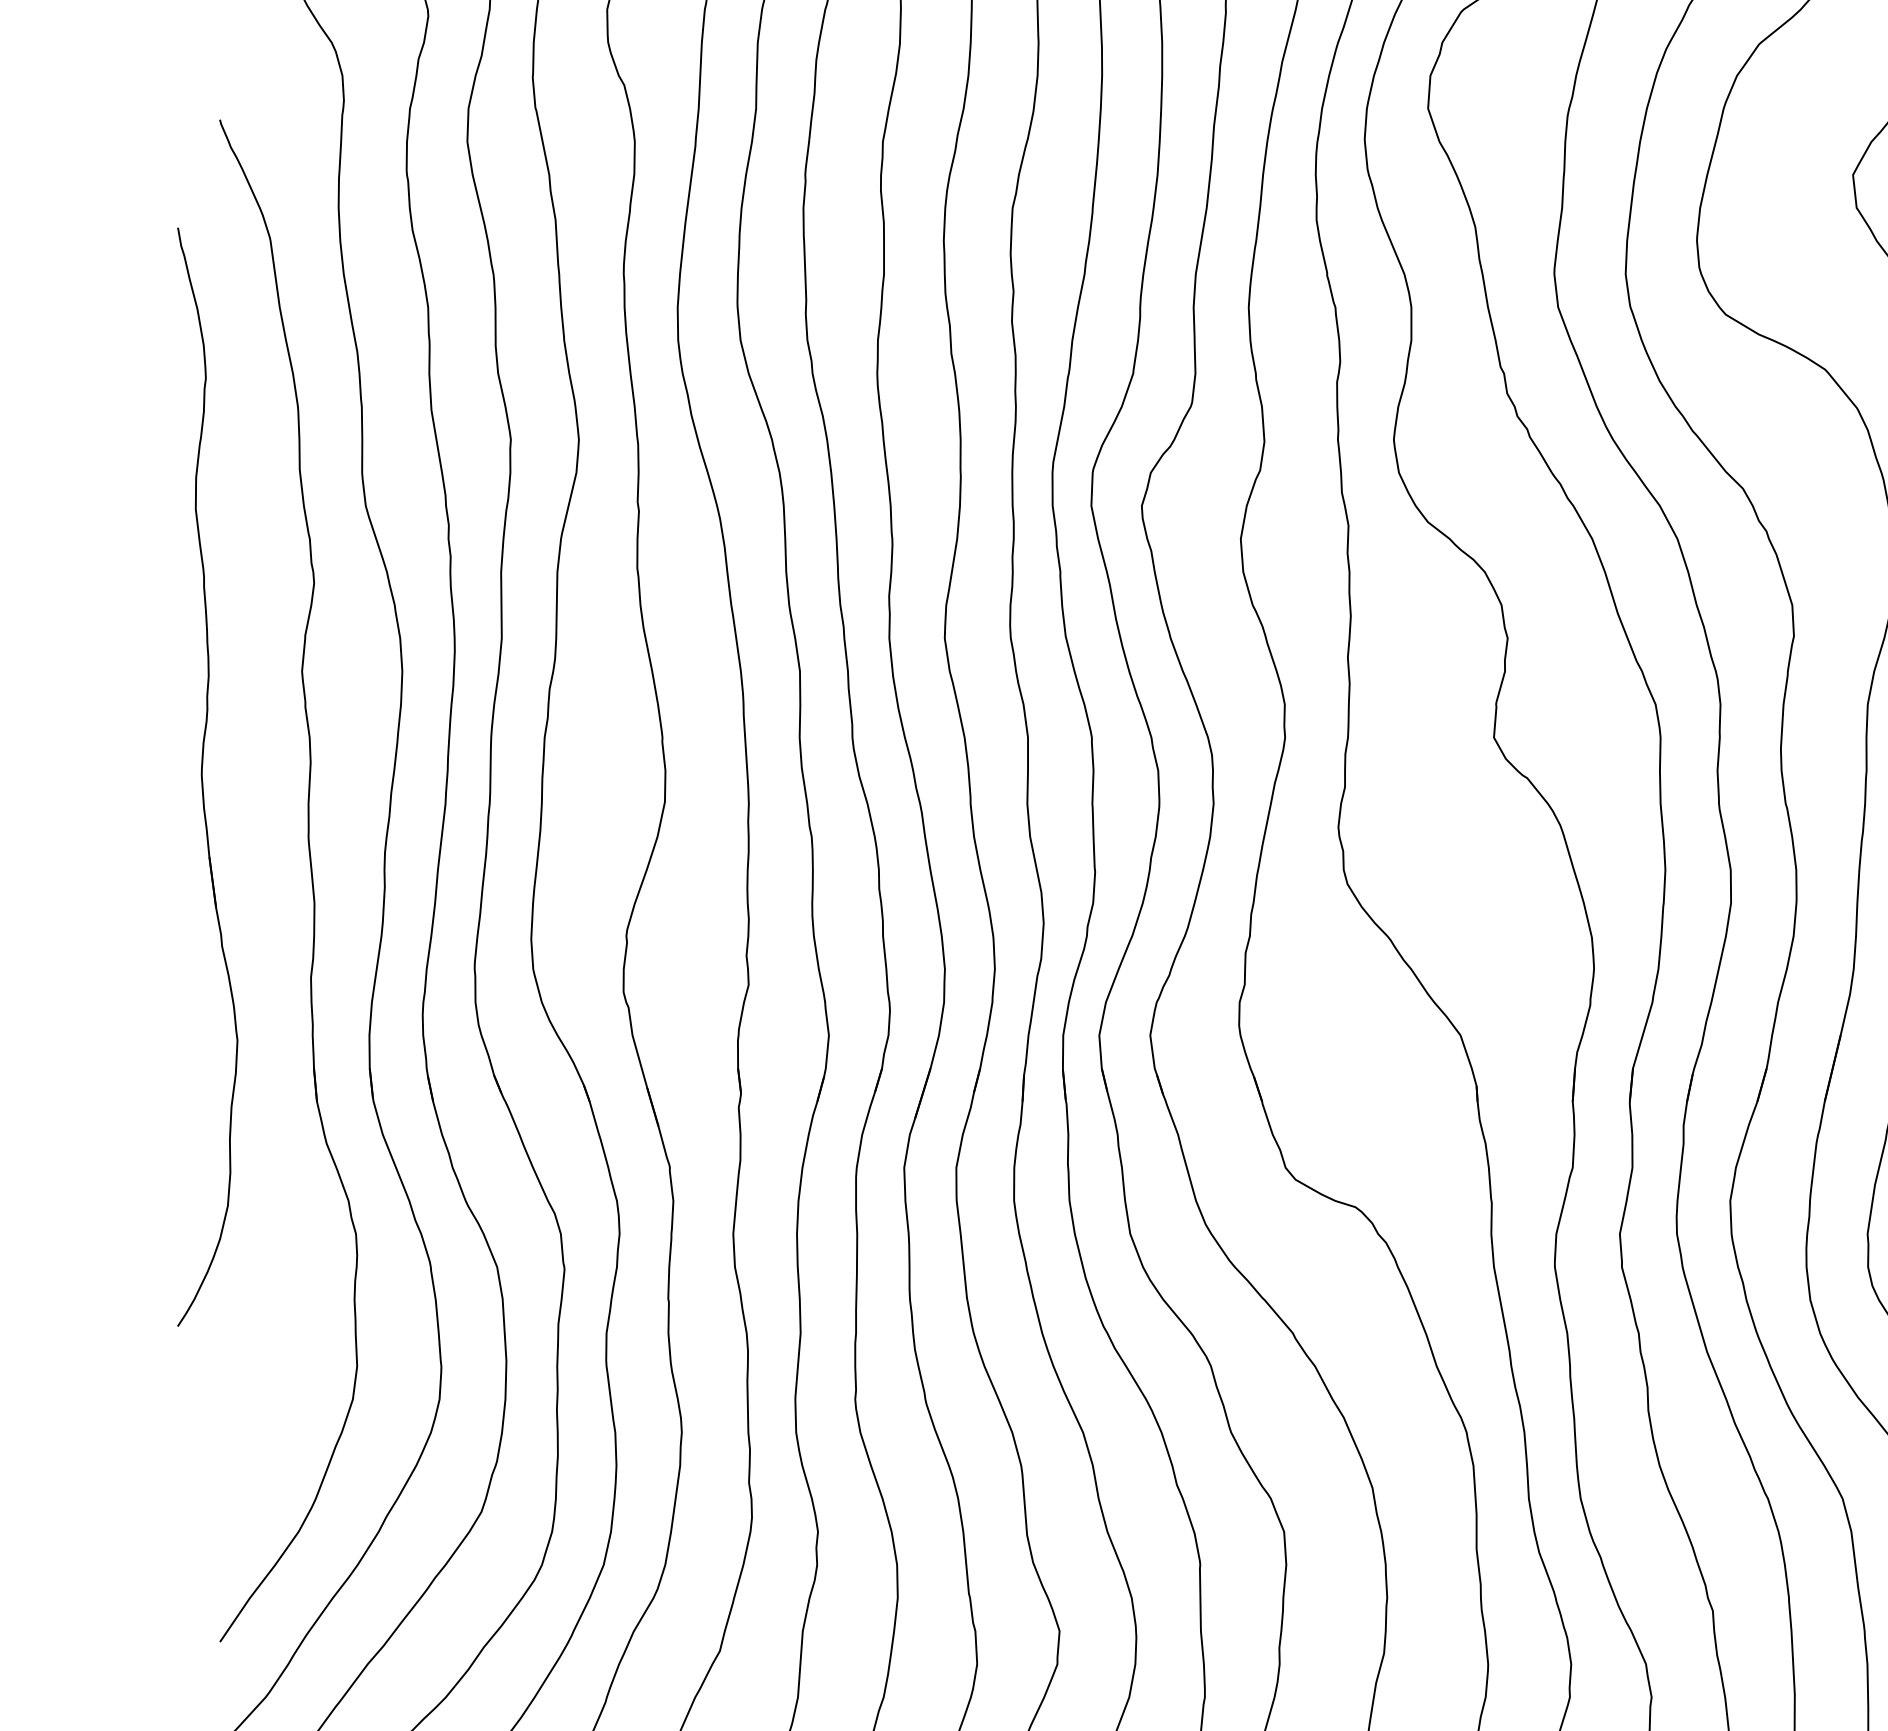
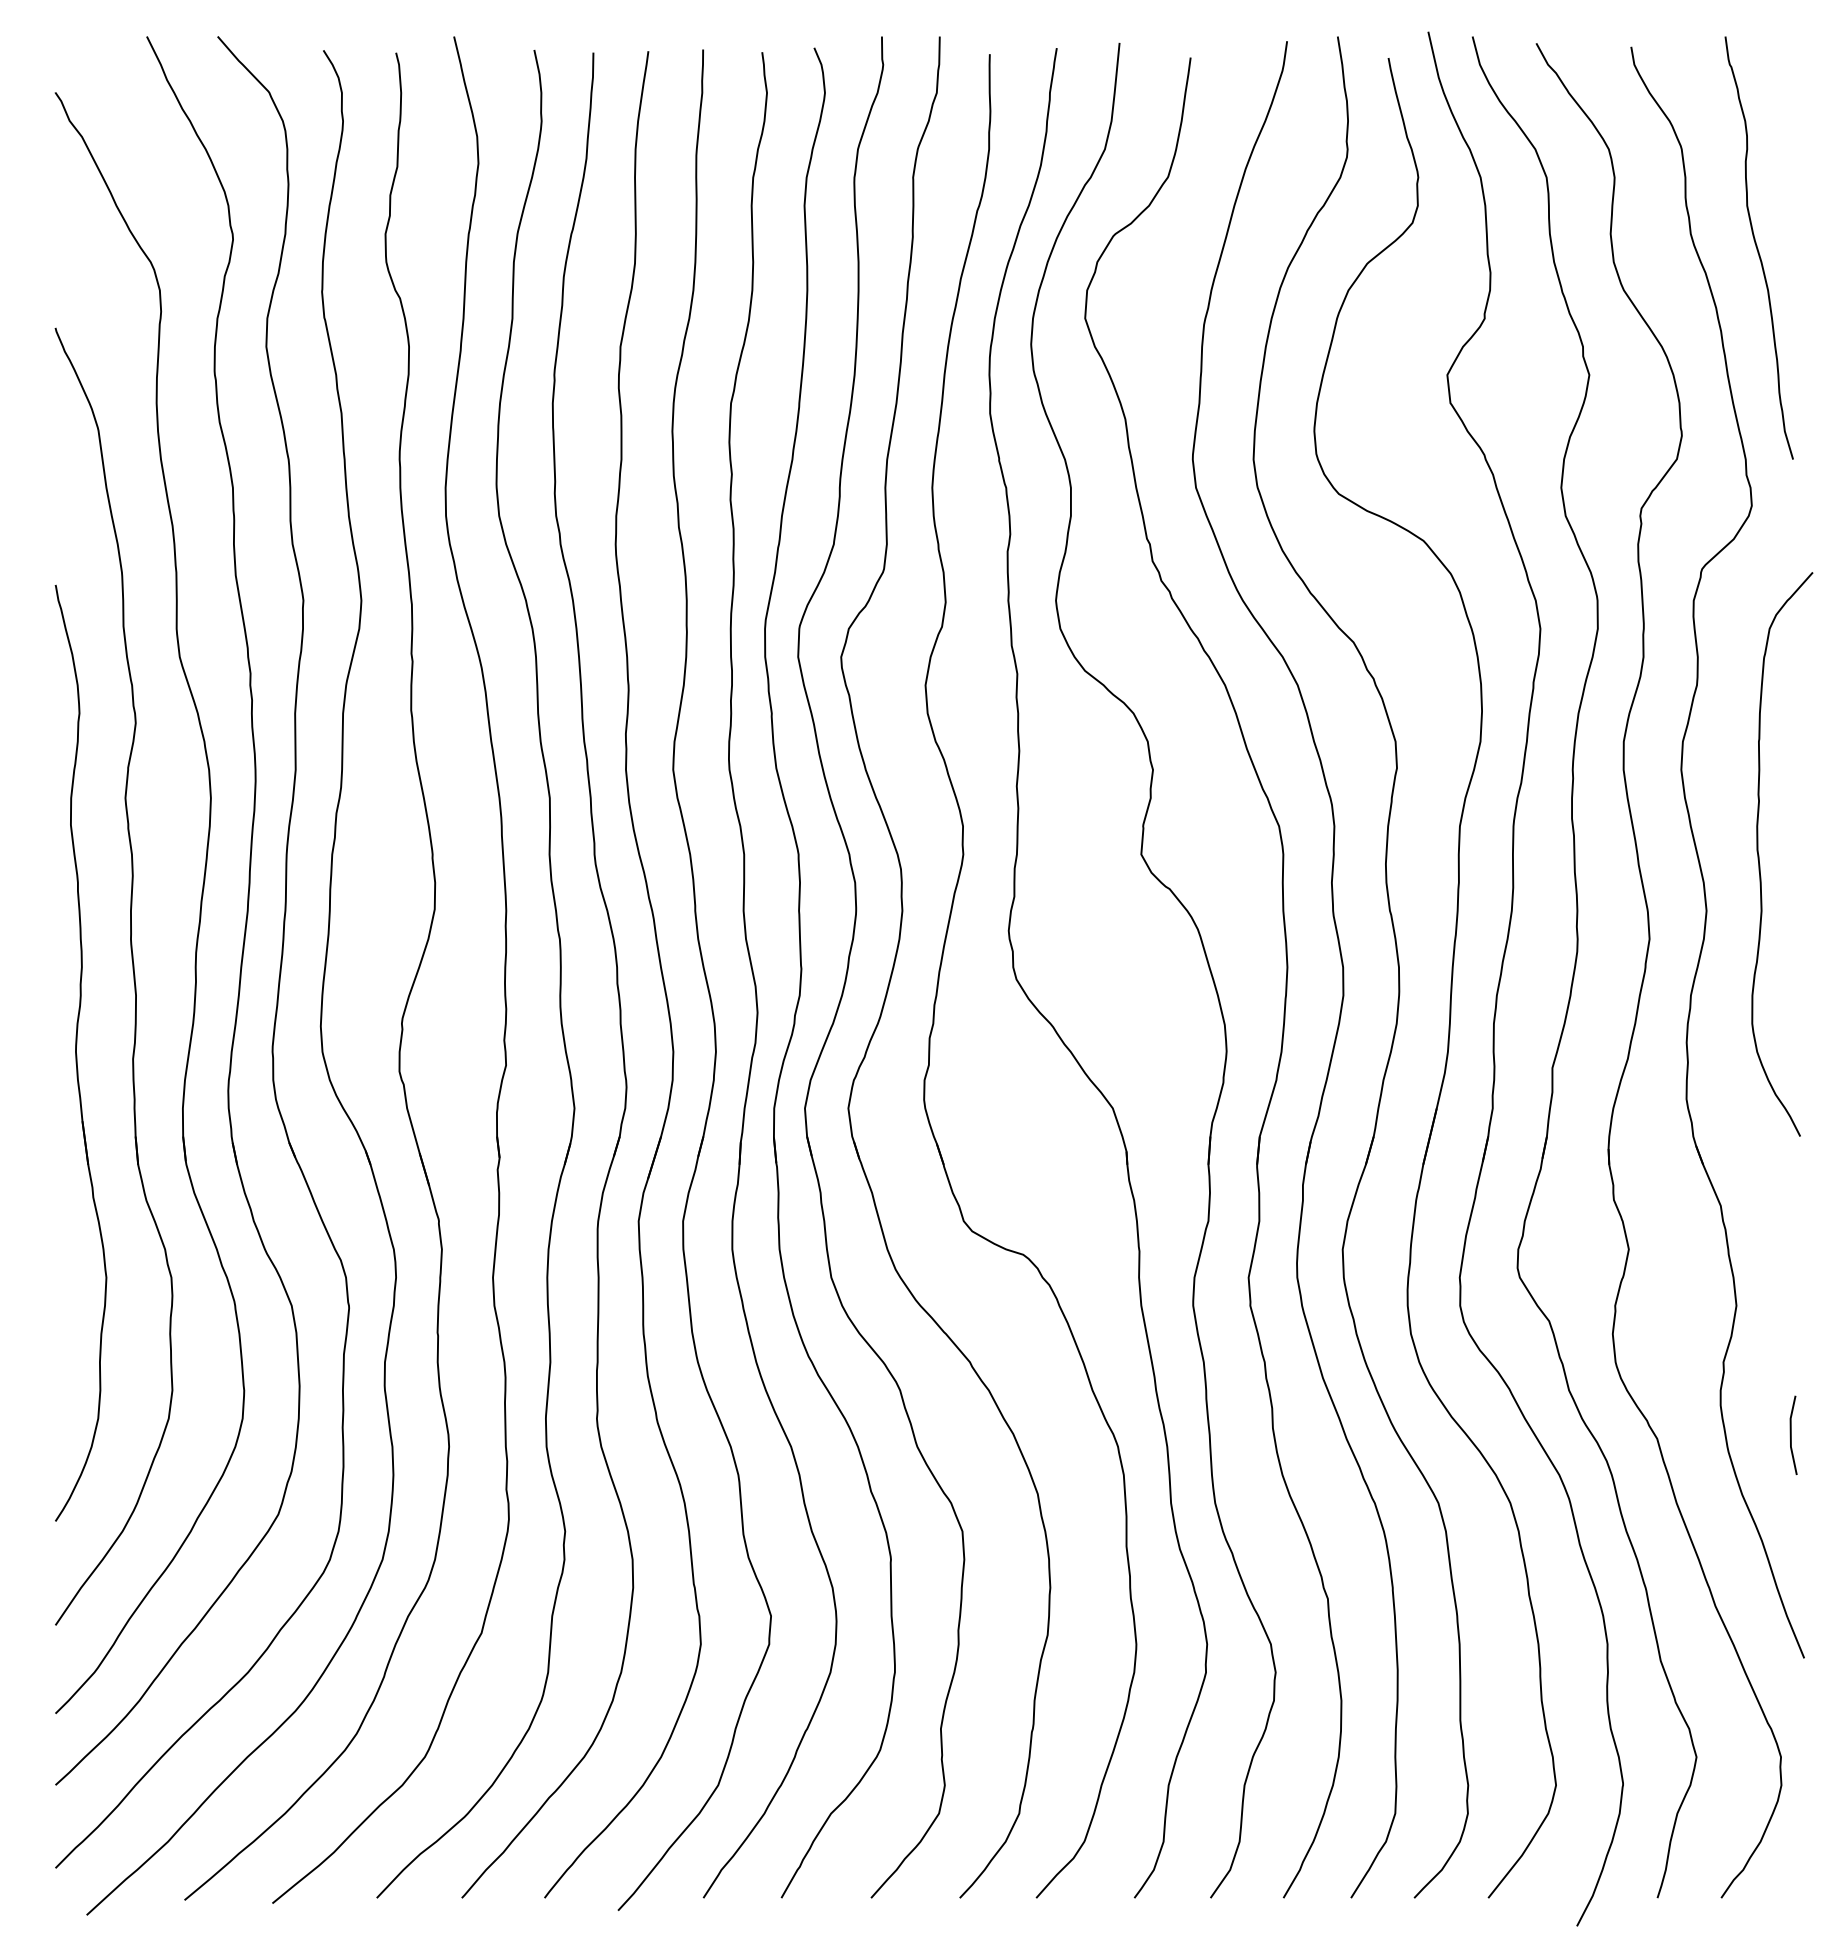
part: (207, 776) -> (80, 1052), moved

